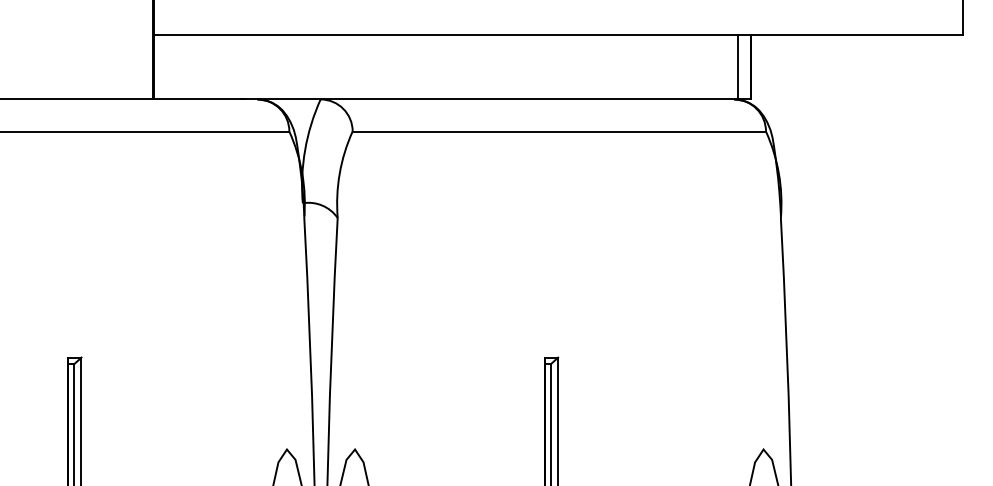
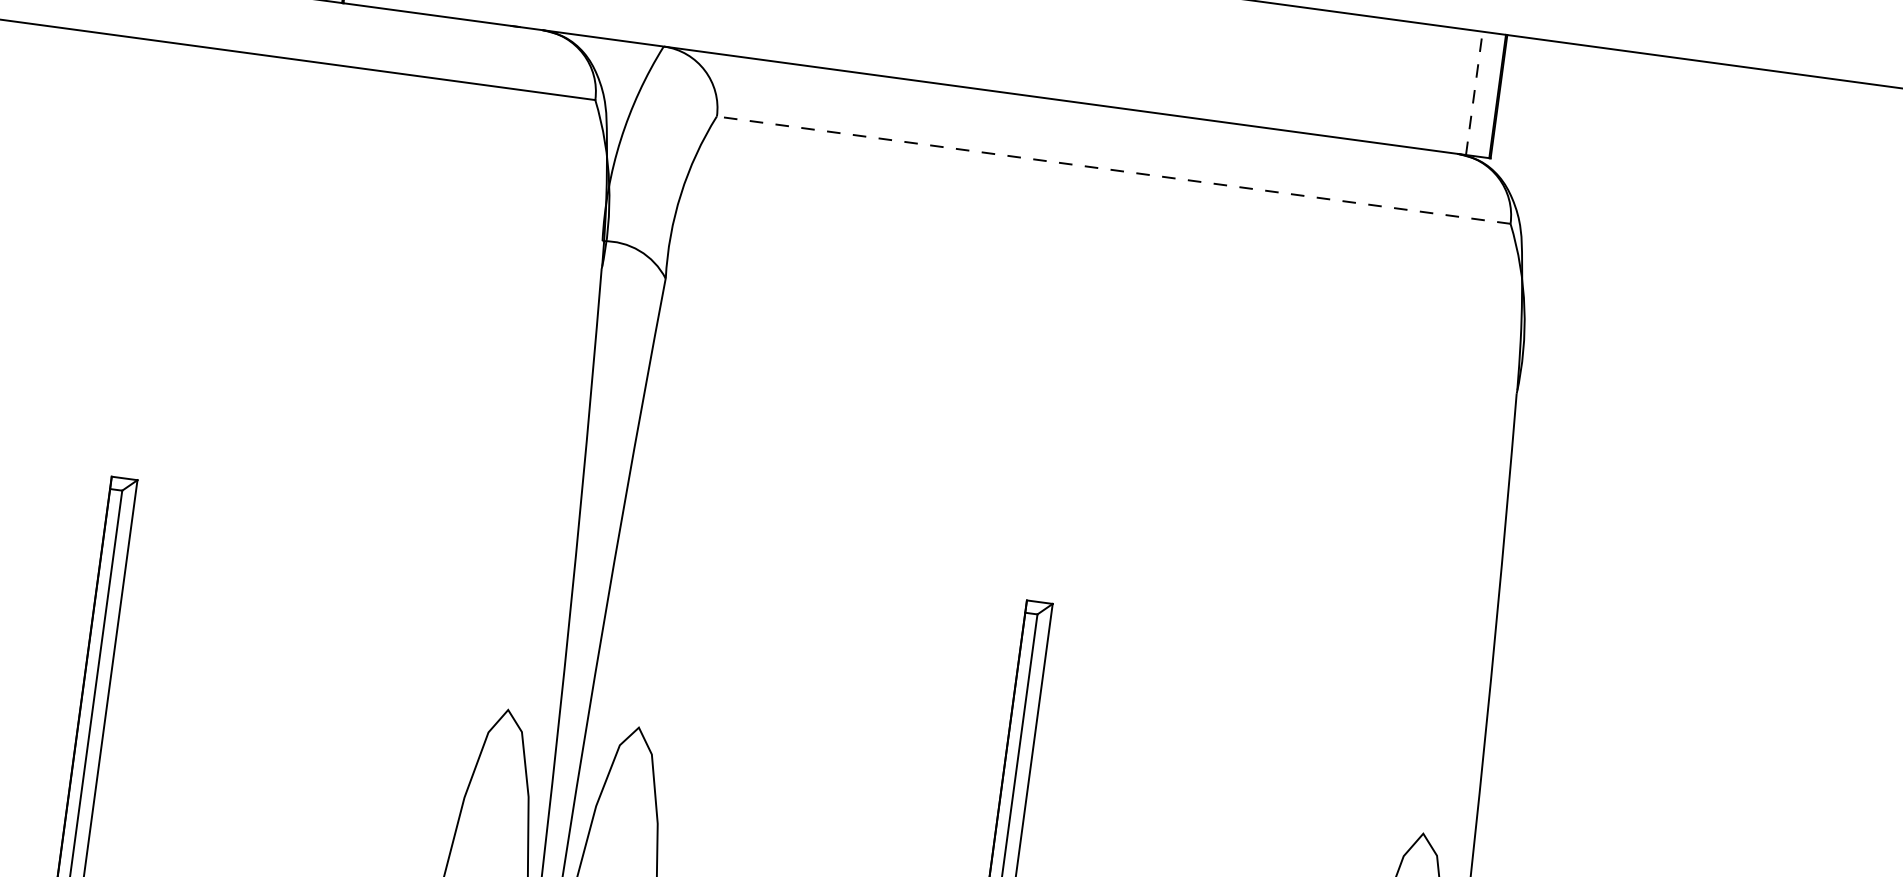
line: (738, 66) -> (1474, 91), solid -> dashed
line: (559, 131) -> (1114, 170), solid -> dashed

